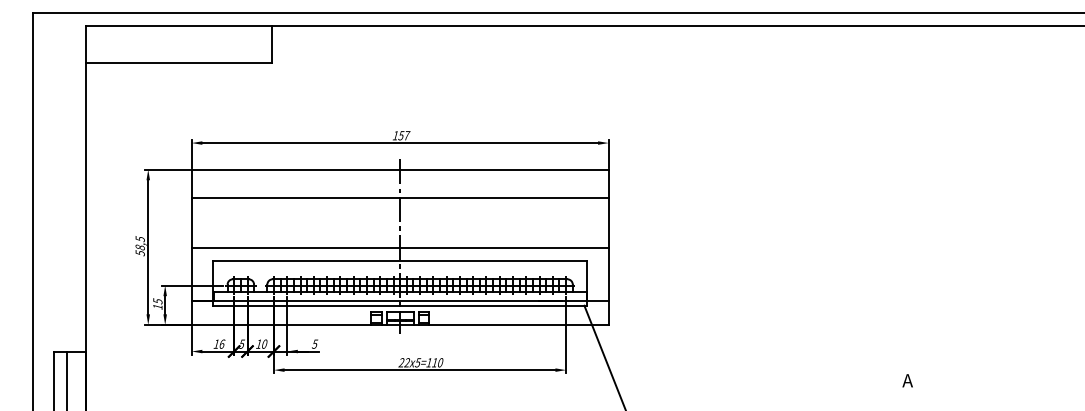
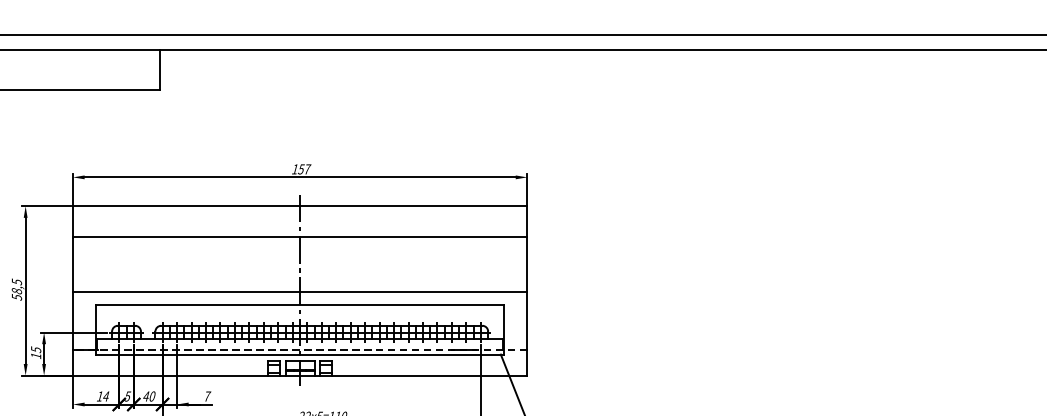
line: (399, 301) -> (299, 349), solid -> dashed
text: (222, 343) -> (106, 395), 16 -> 14
text: (258, 343) -> (145, 395), 10 -> 40
text: (314, 343) -> (206, 395), 5 -> 7

